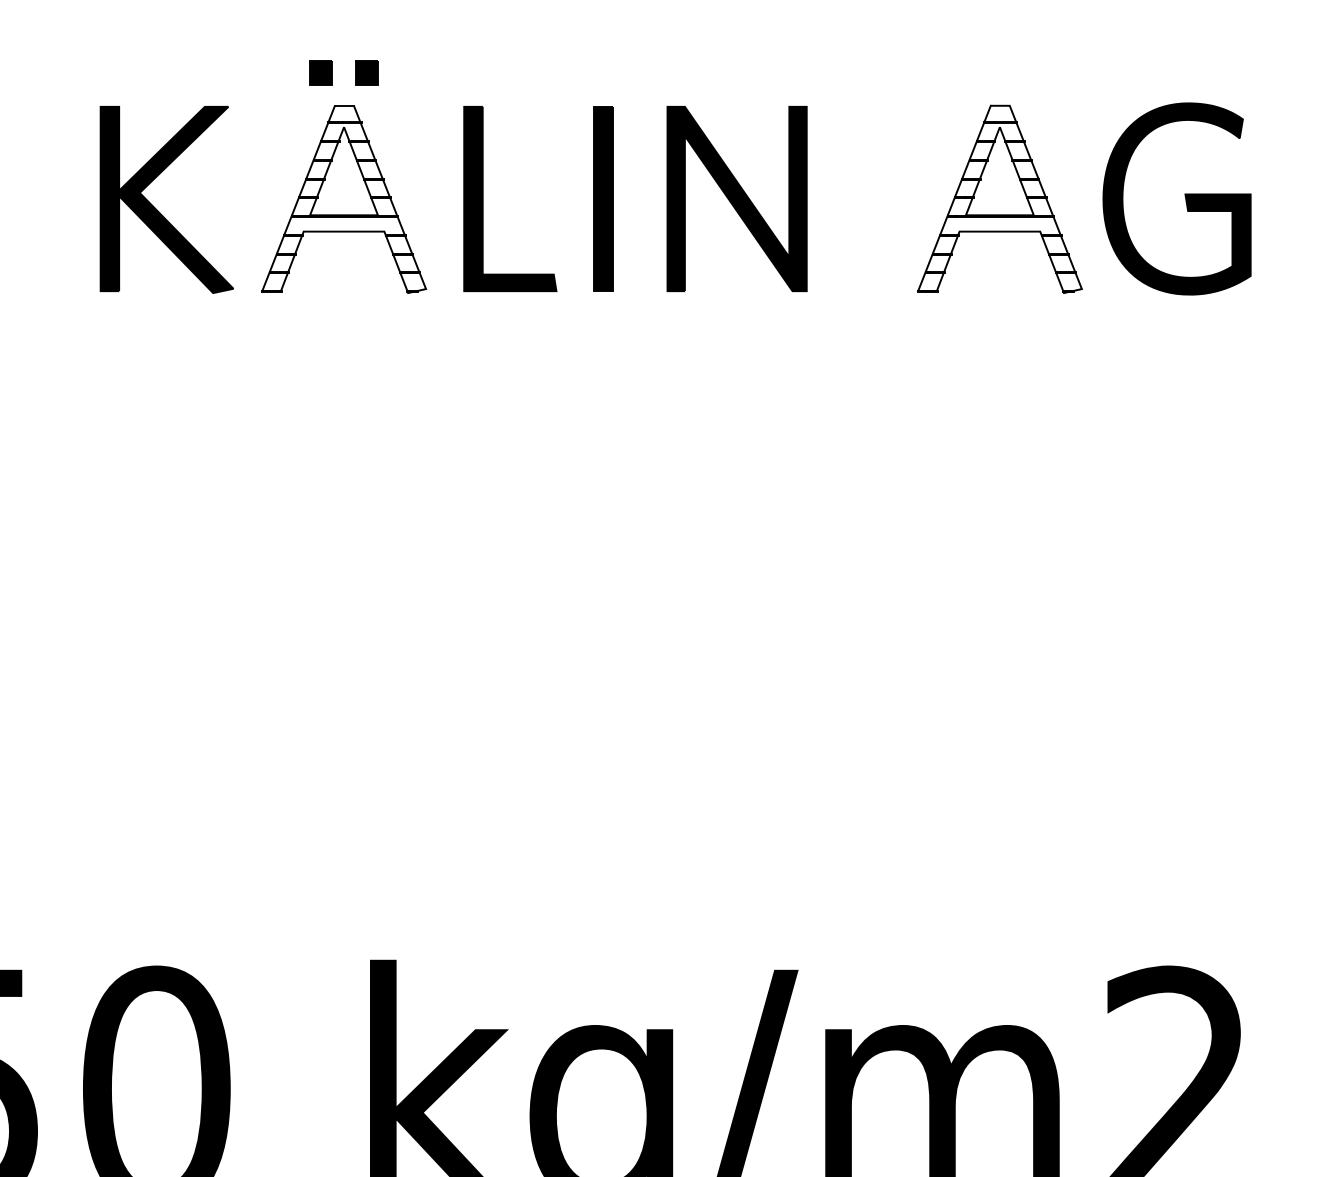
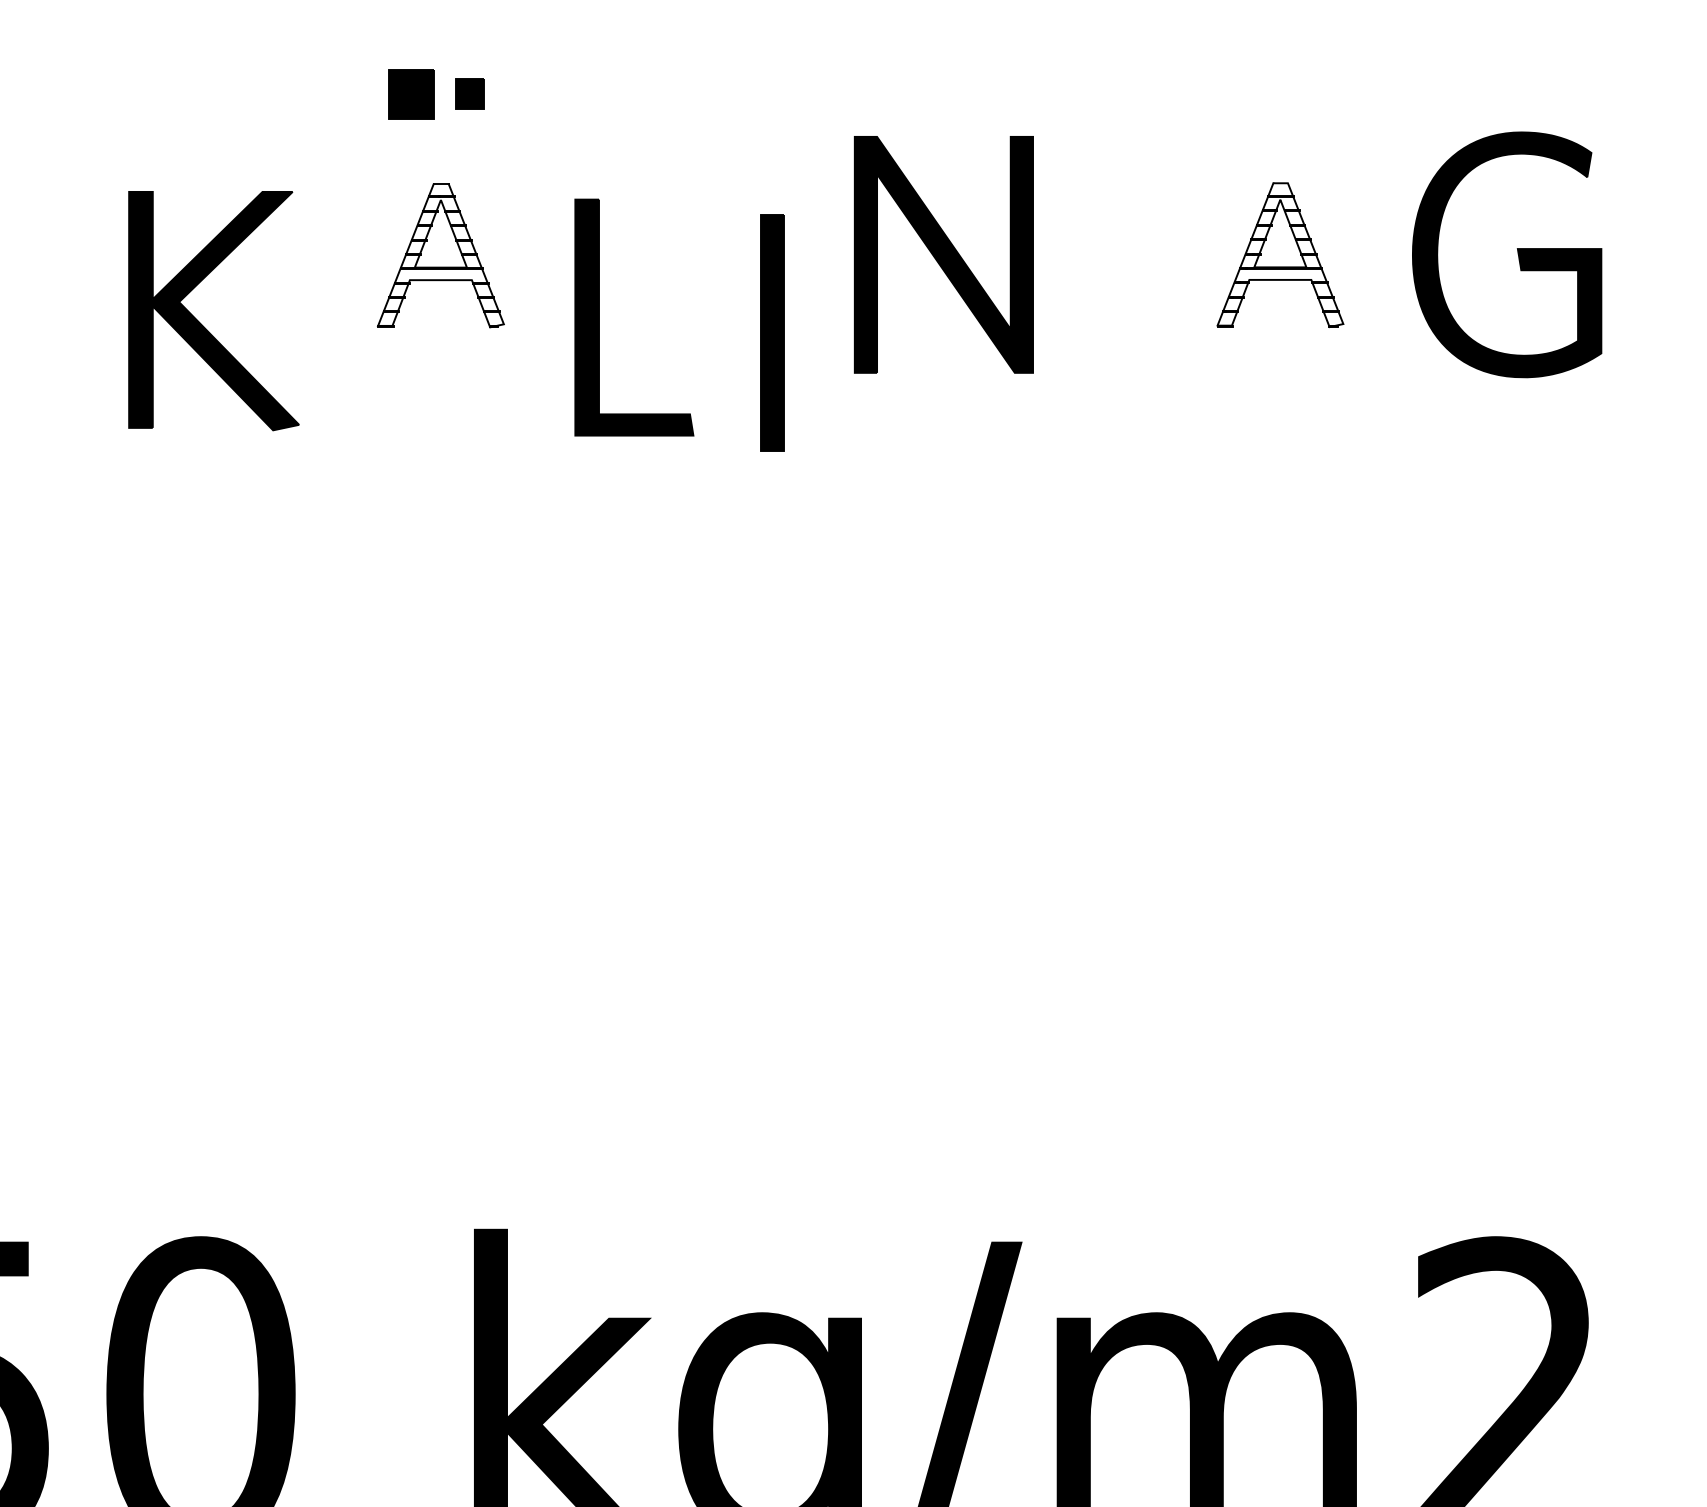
part: (320, 72) -> (410, 92), size x1.6
part: (603, 198) -> (772, 332), moved
part: (999, 198) -> (1279, 254), size x0.6
part: (344, 199) -> (441, 255), size x0.6
part: (483, 199) -> (600, 318), moved
part: (156, 208) -> (200, 322), moved

